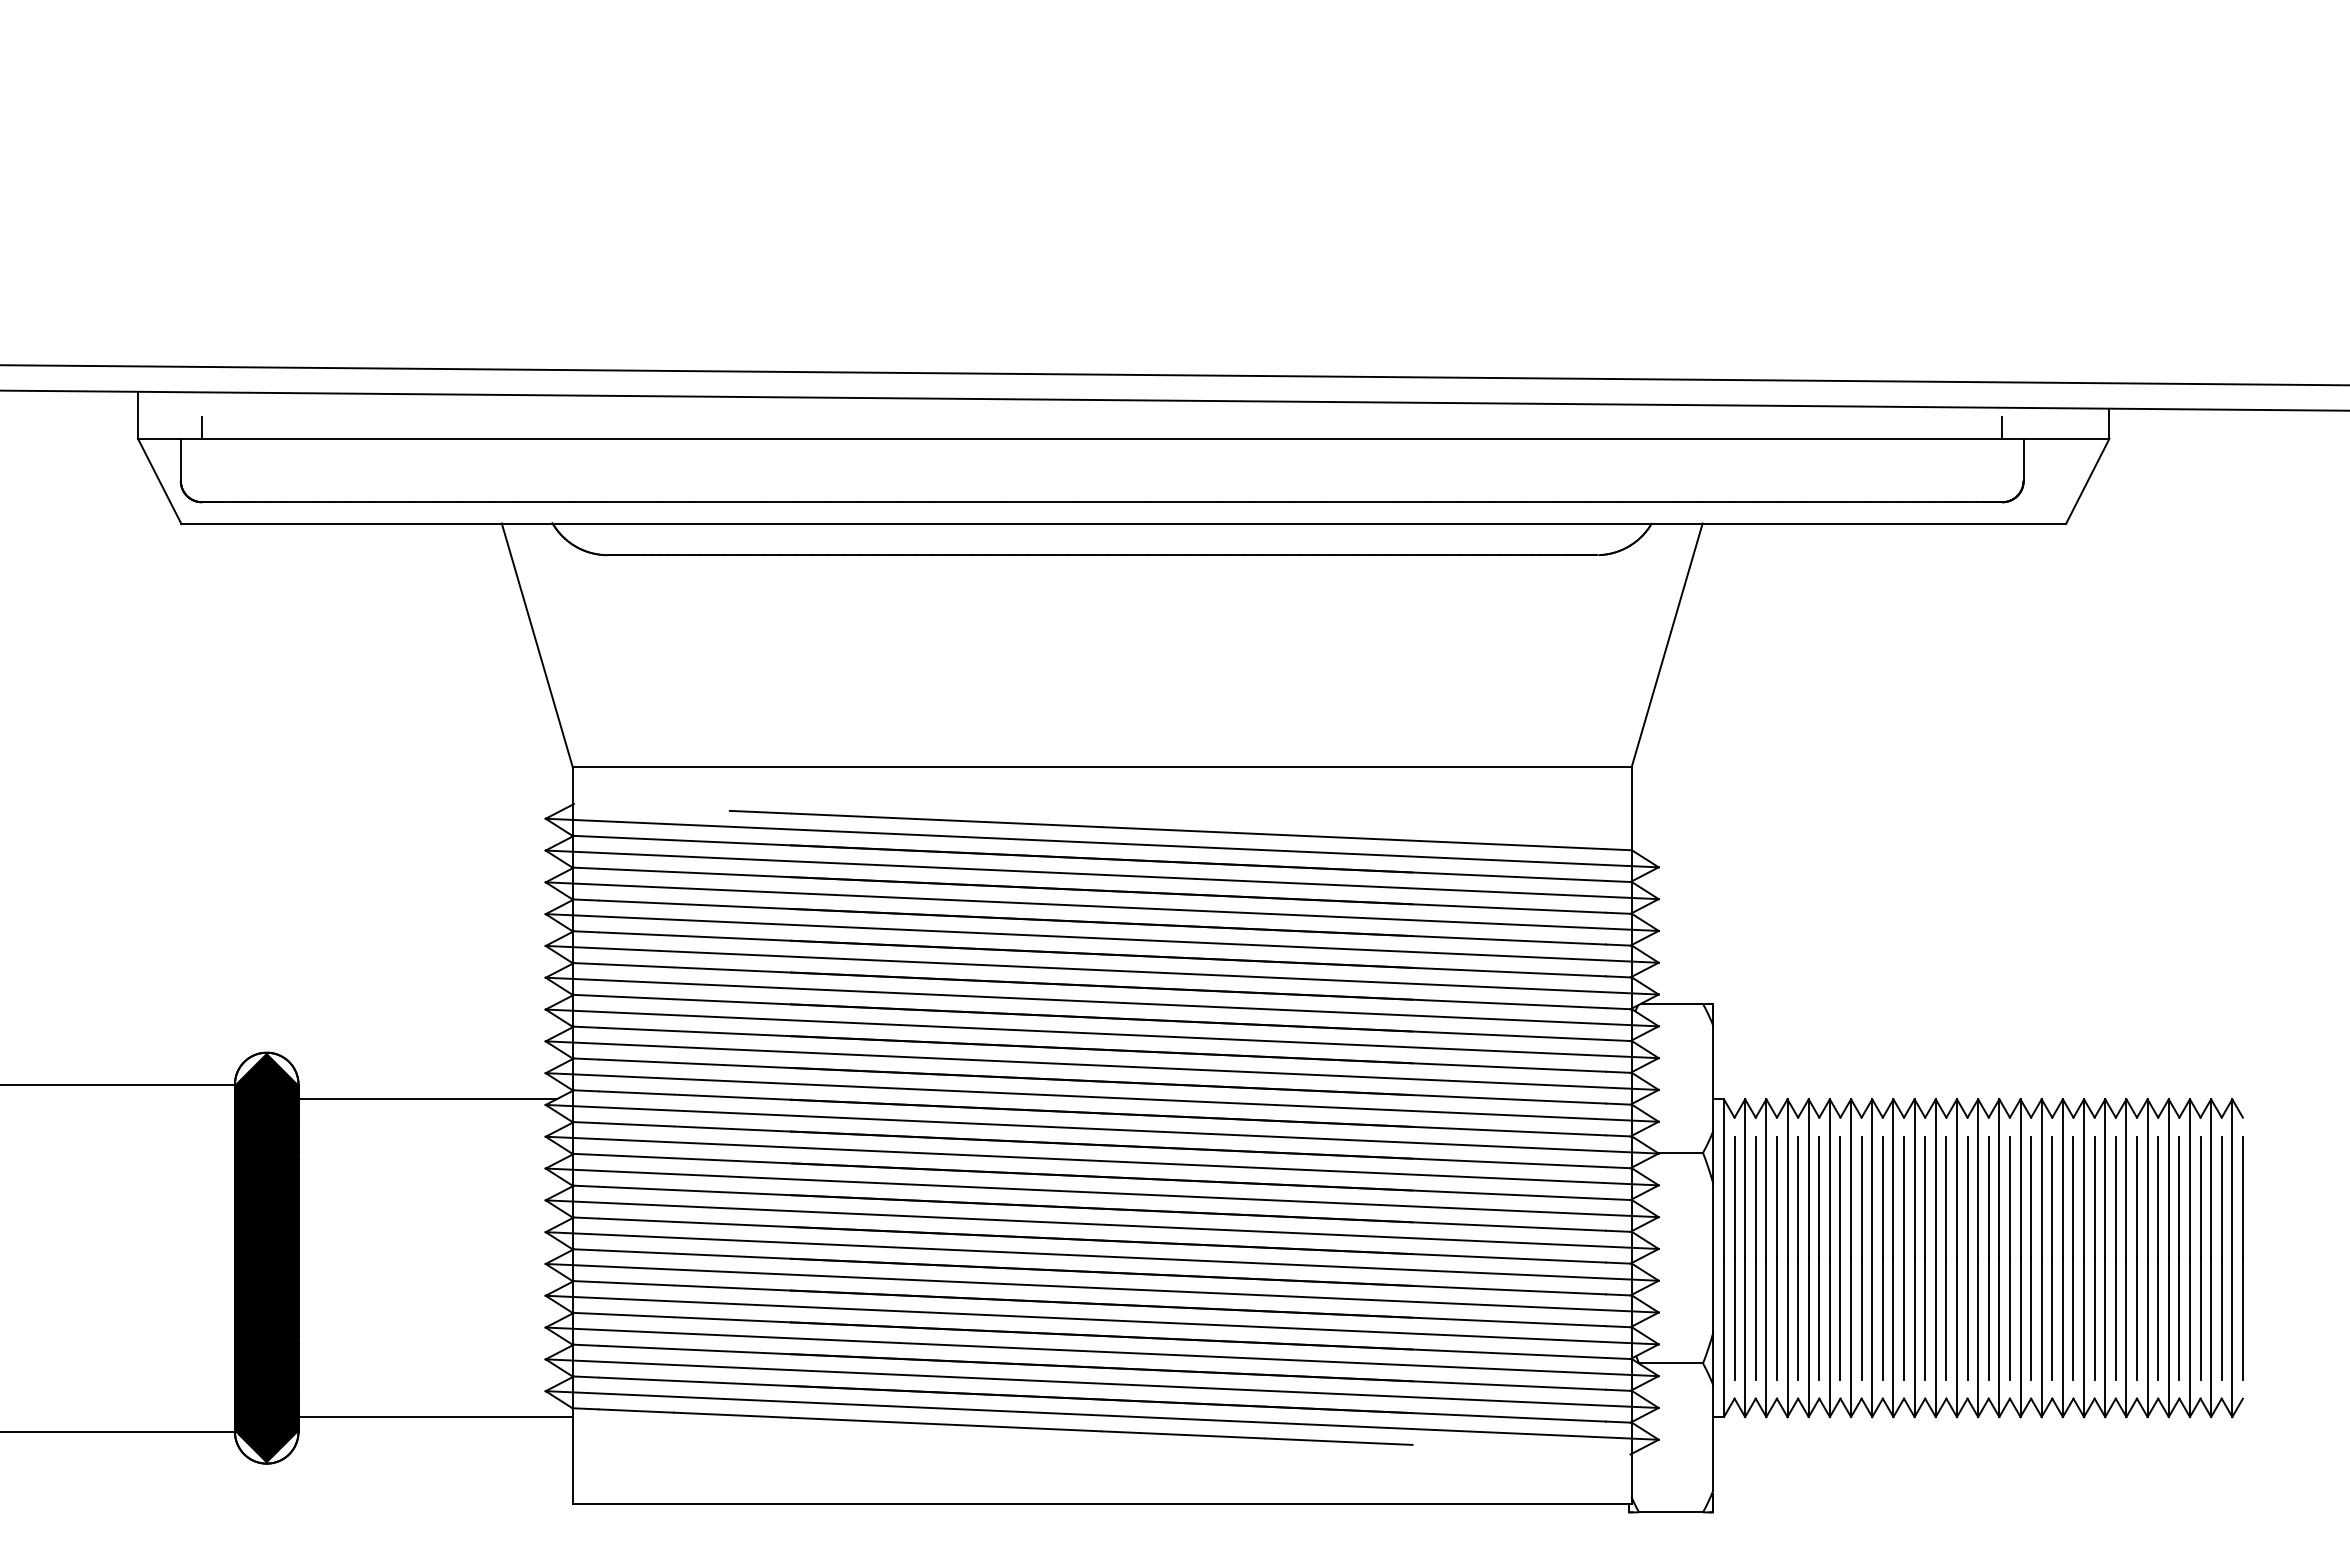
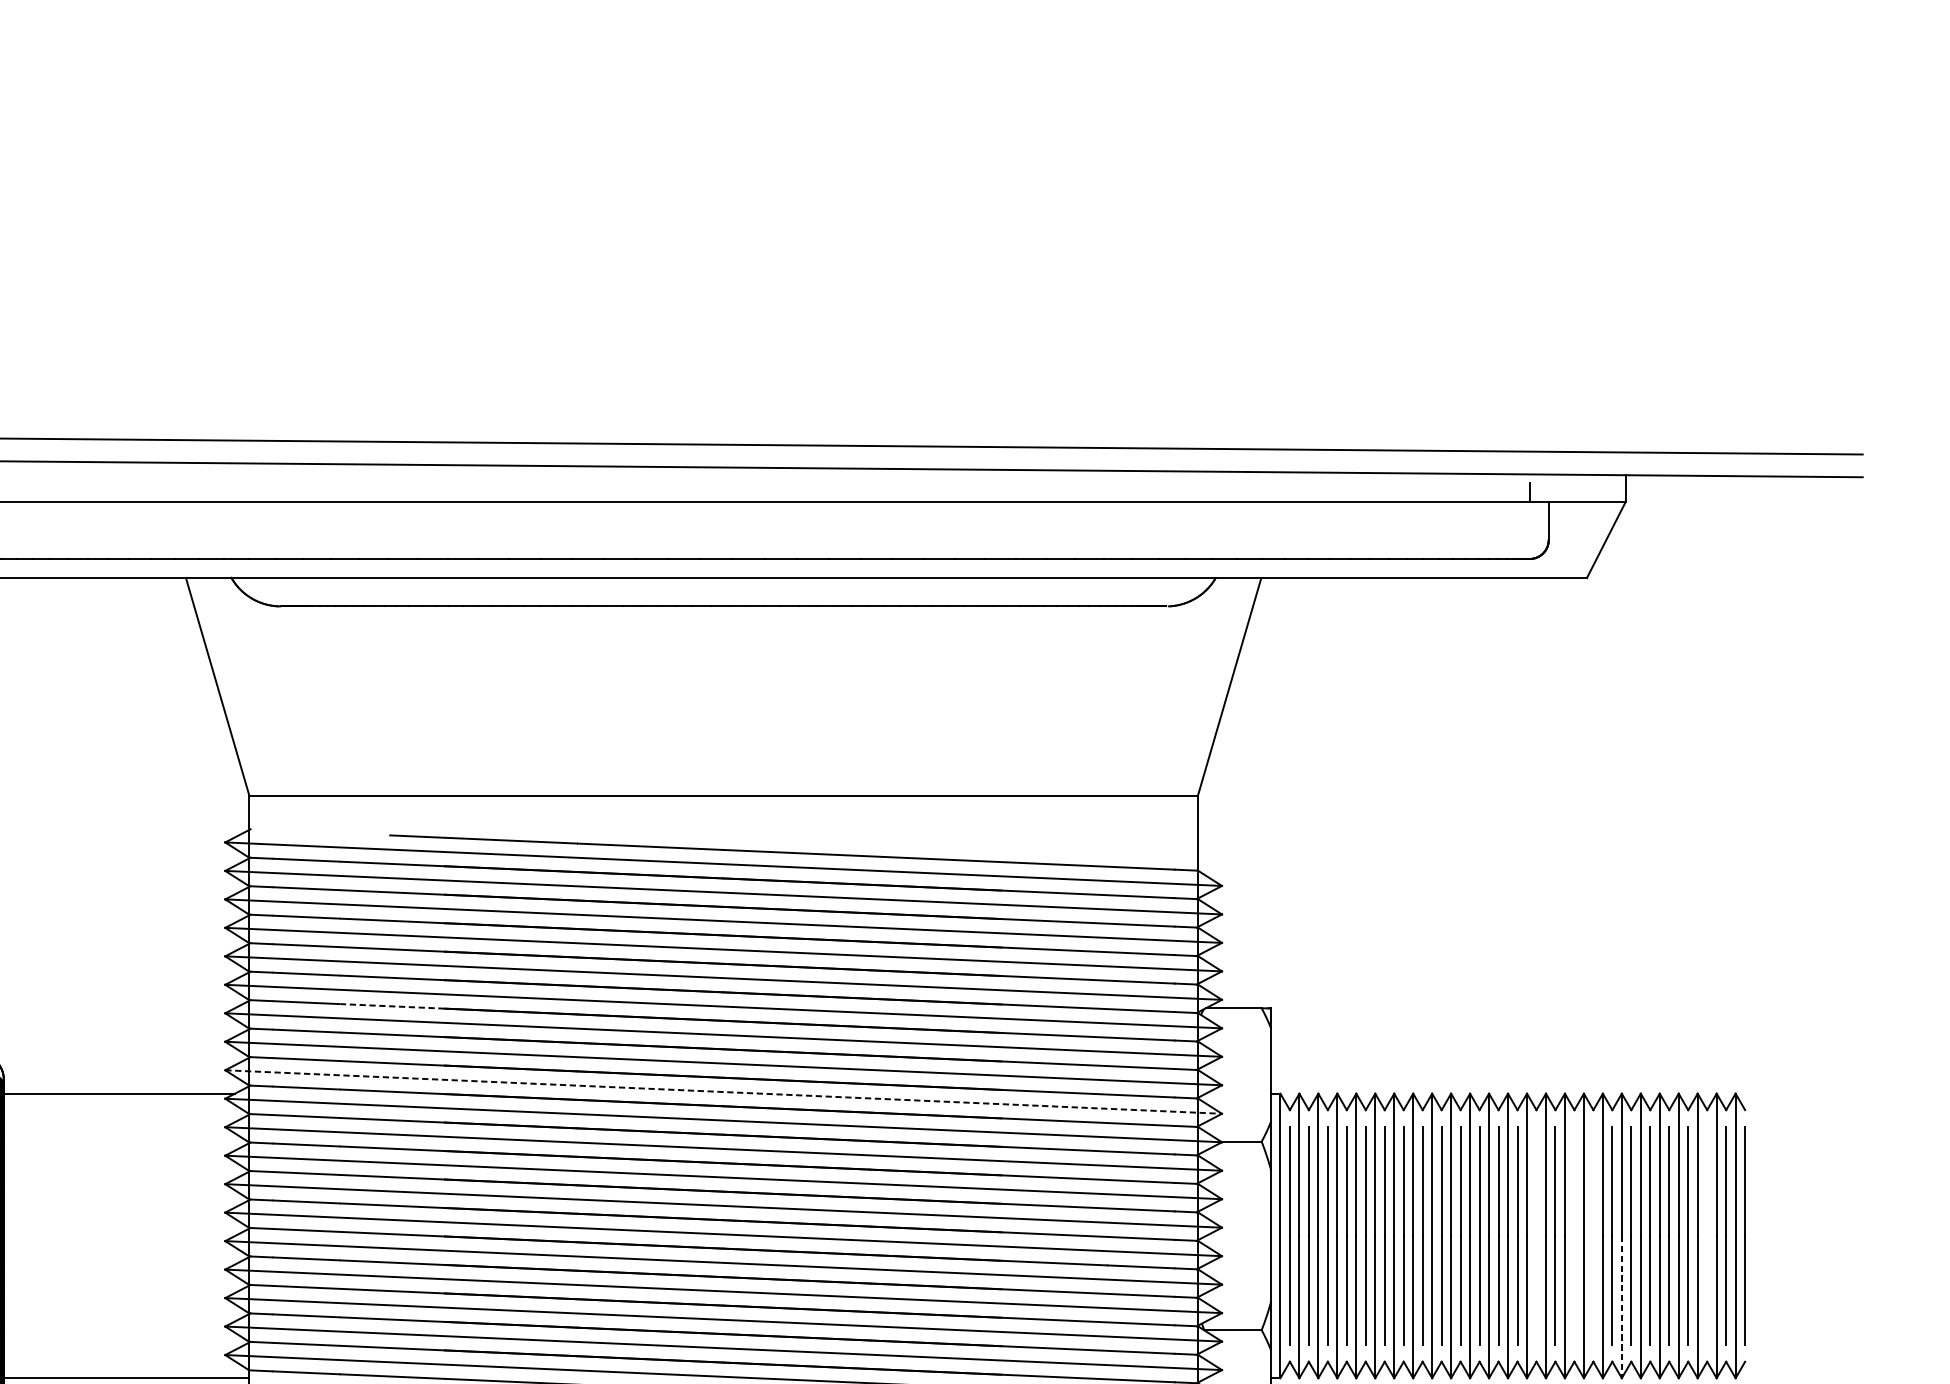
line: (732, 1001) -> (392, 1006), solid -> dashed
line: (1102, 1097) -> (723, 1092), solid -> dashed
line: (2009, 1258) -> (1536, 1236), removed
line: (2051, 1258) -> (1573, 1236), removed
line: (2072, 1258) -> (1592, 1236), removed
line: (2200, 1258) -> (1707, 1236), removed
line: (2105, 1338) -> (1622, 1307), solid -> dashed

